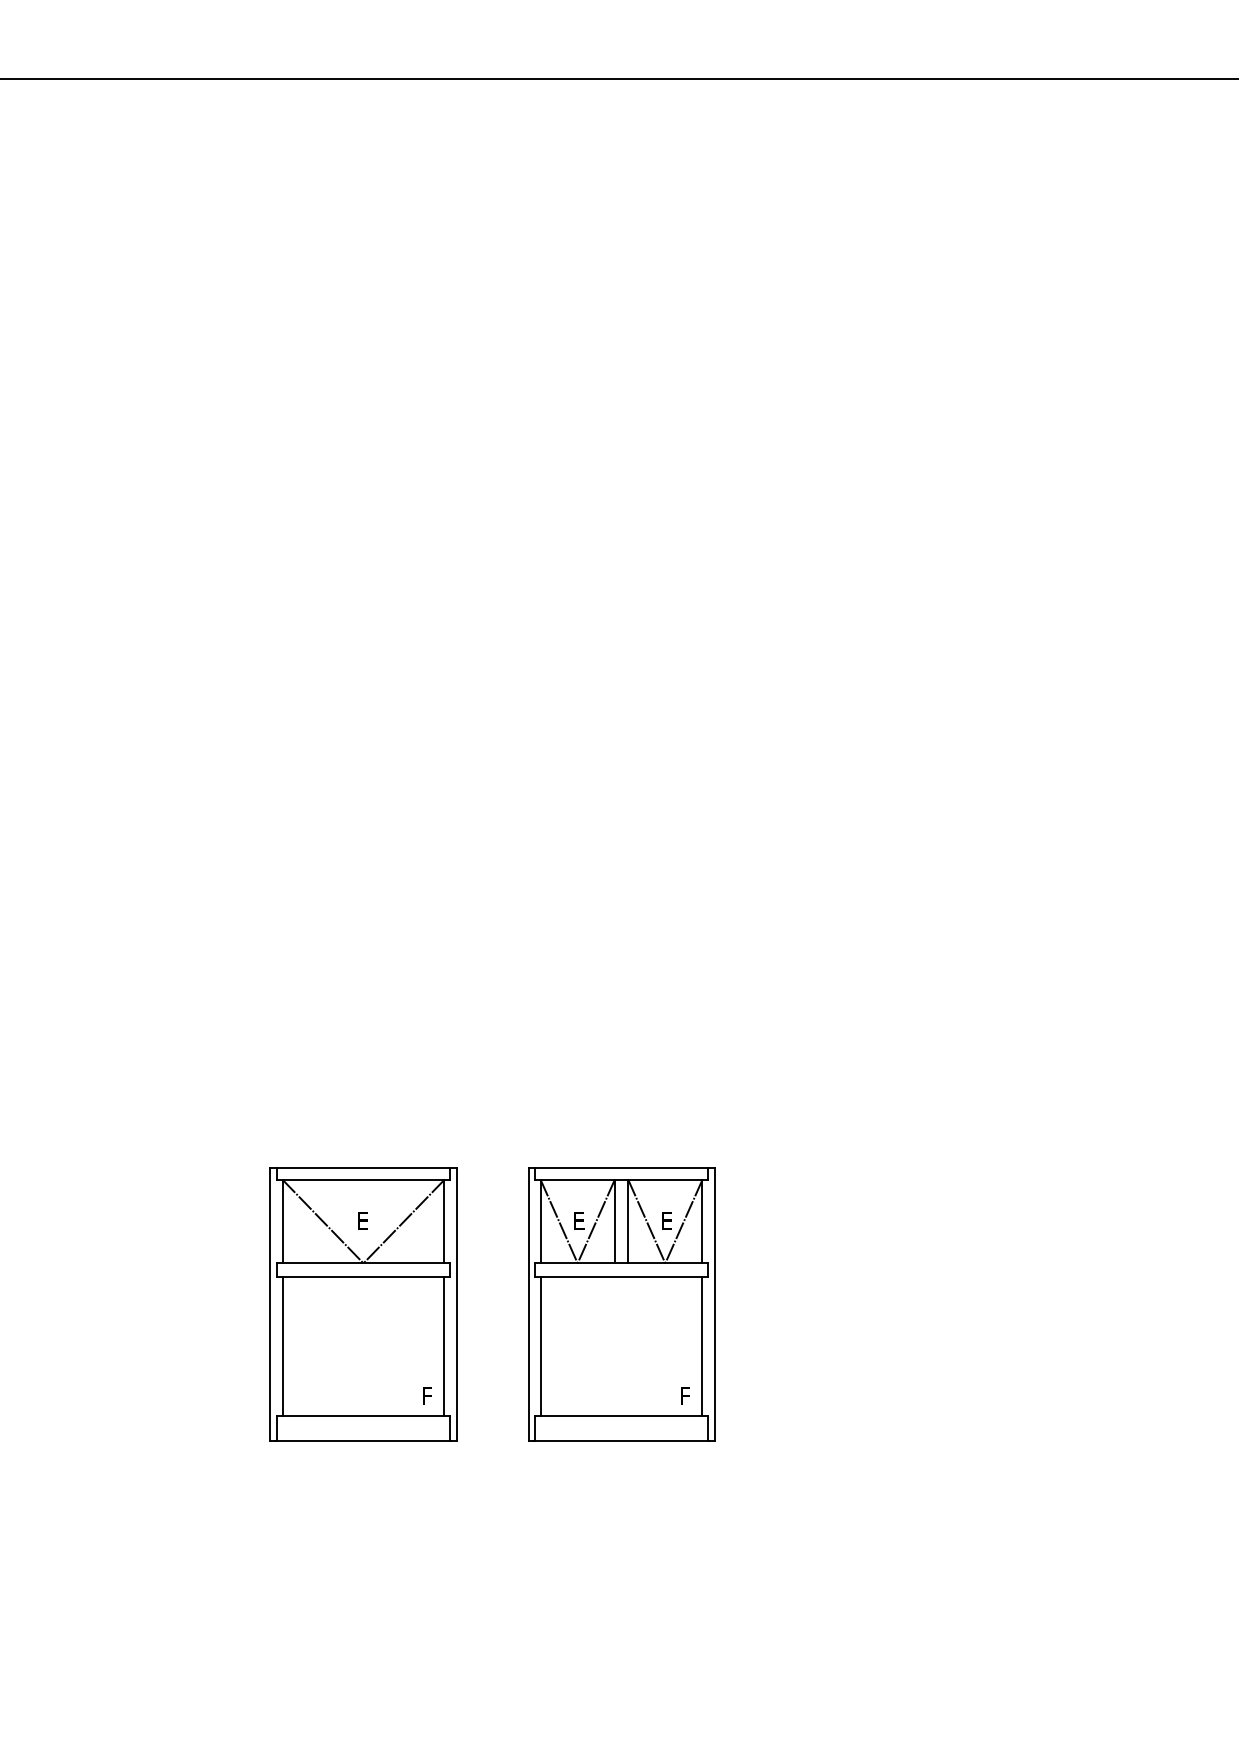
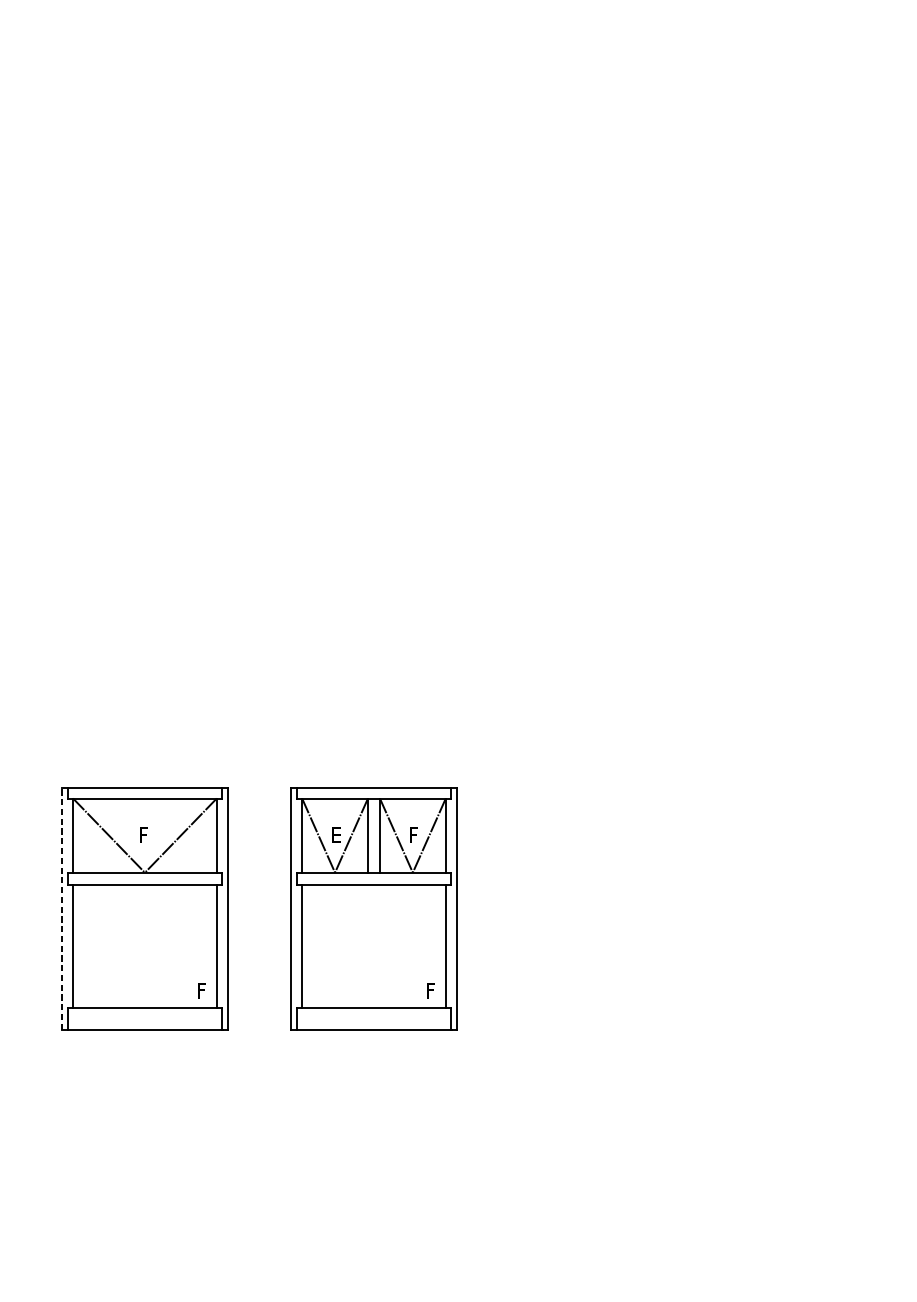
text: (363, 1220) -> (144, 834), E -> F
text: (667, 1220) -> (414, 834), E -> F
line: (270, 1303) -> (62, 908), solid -> dashed

